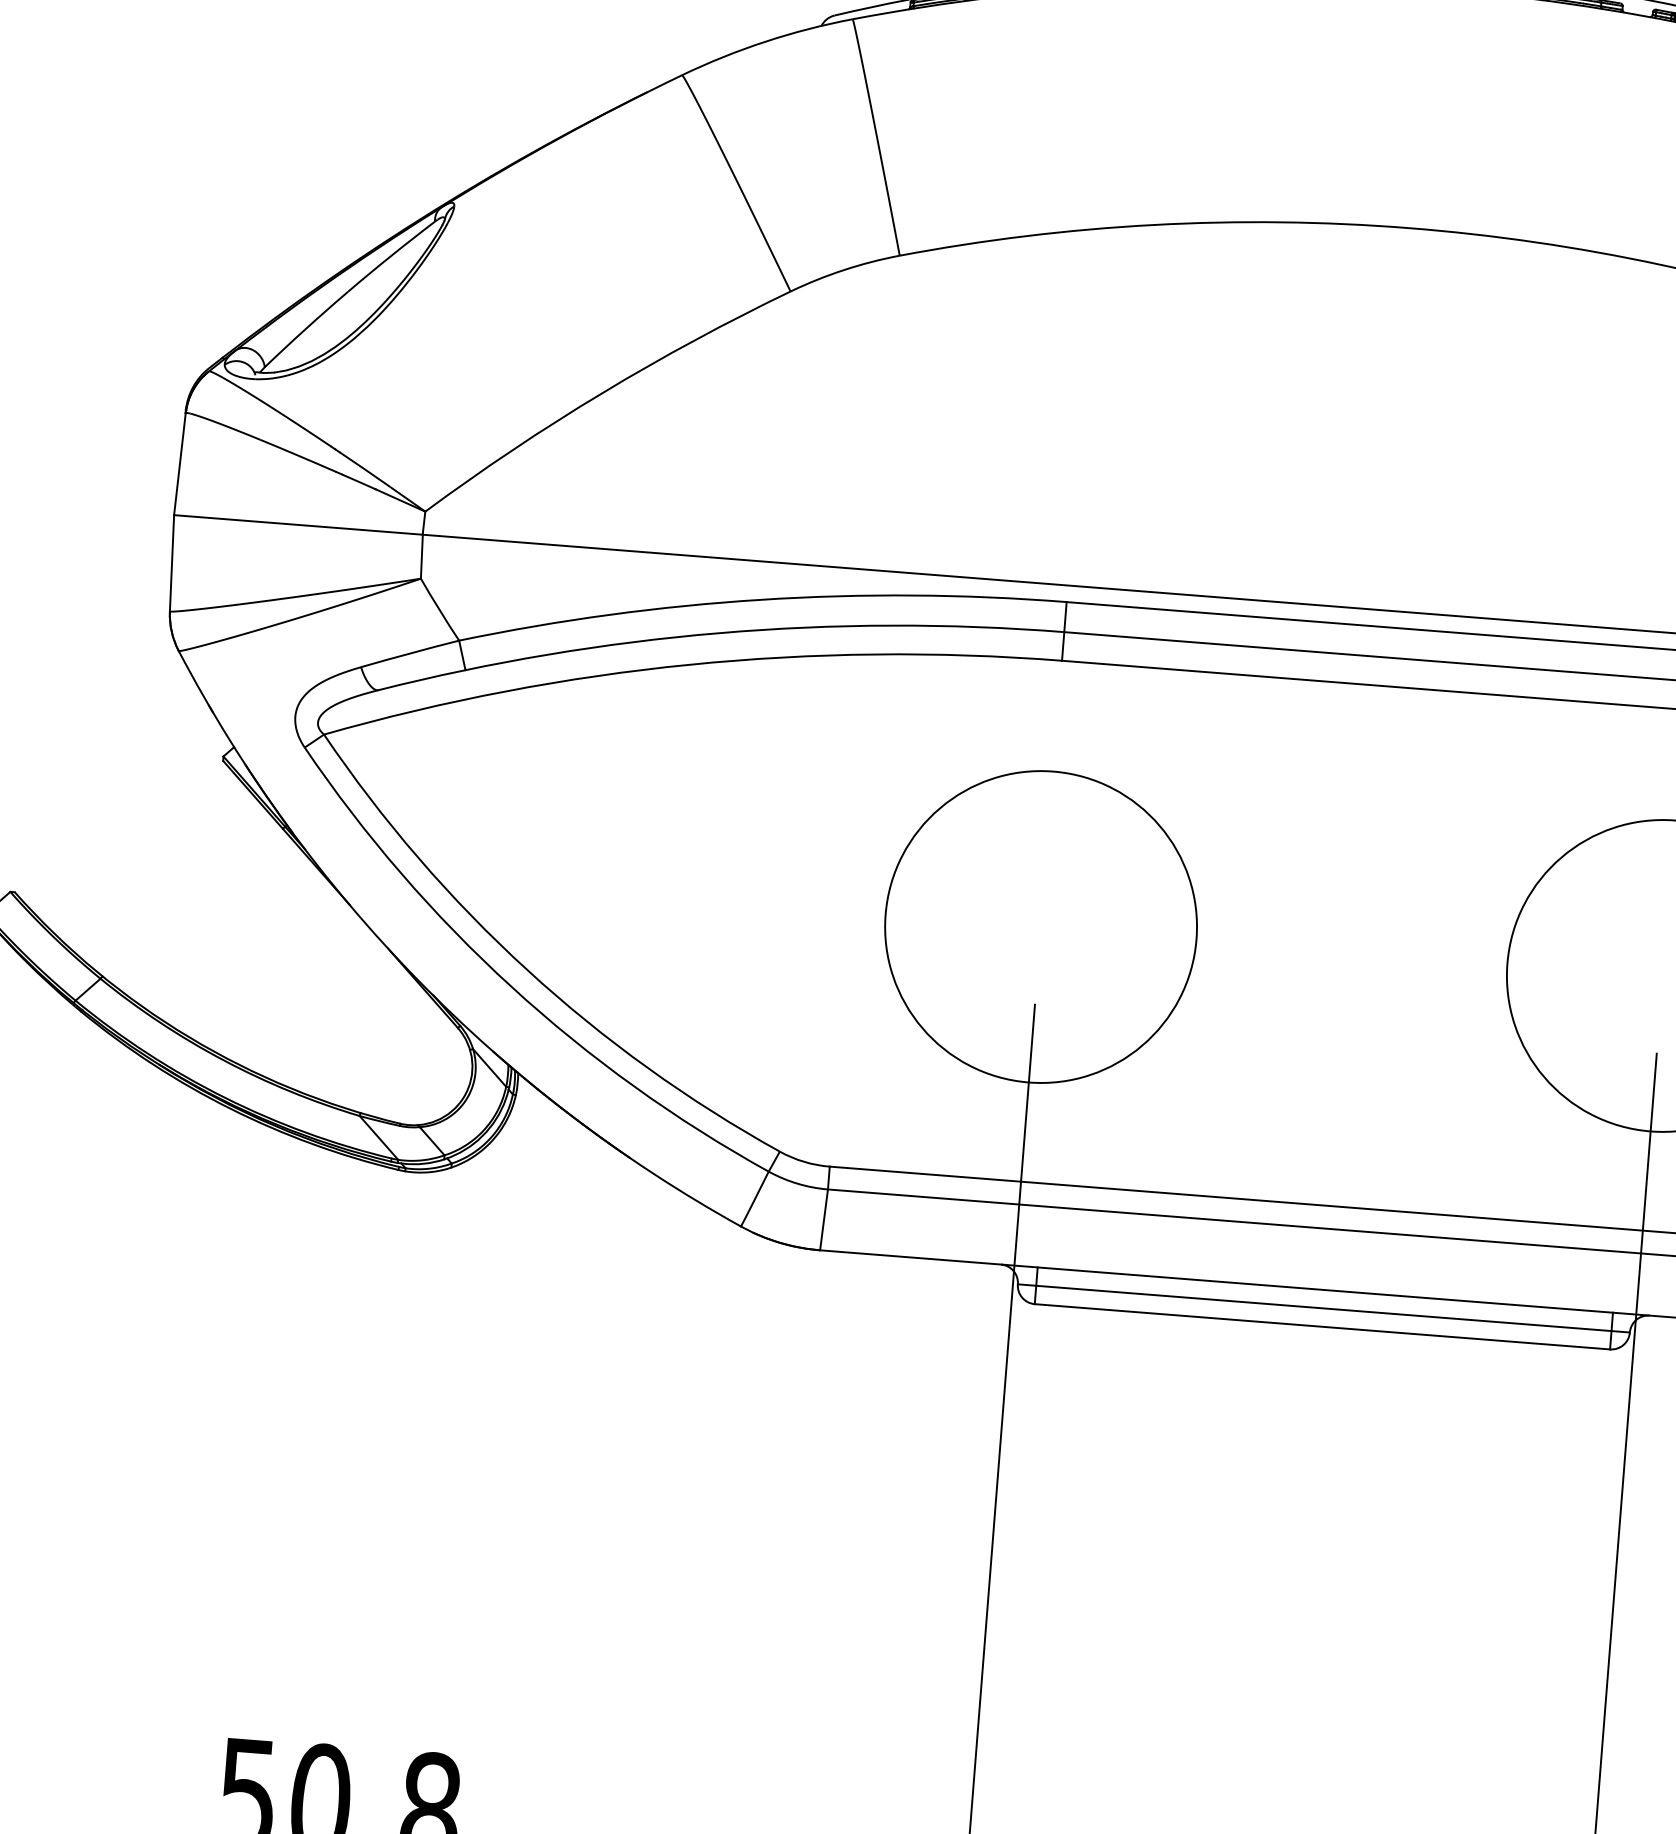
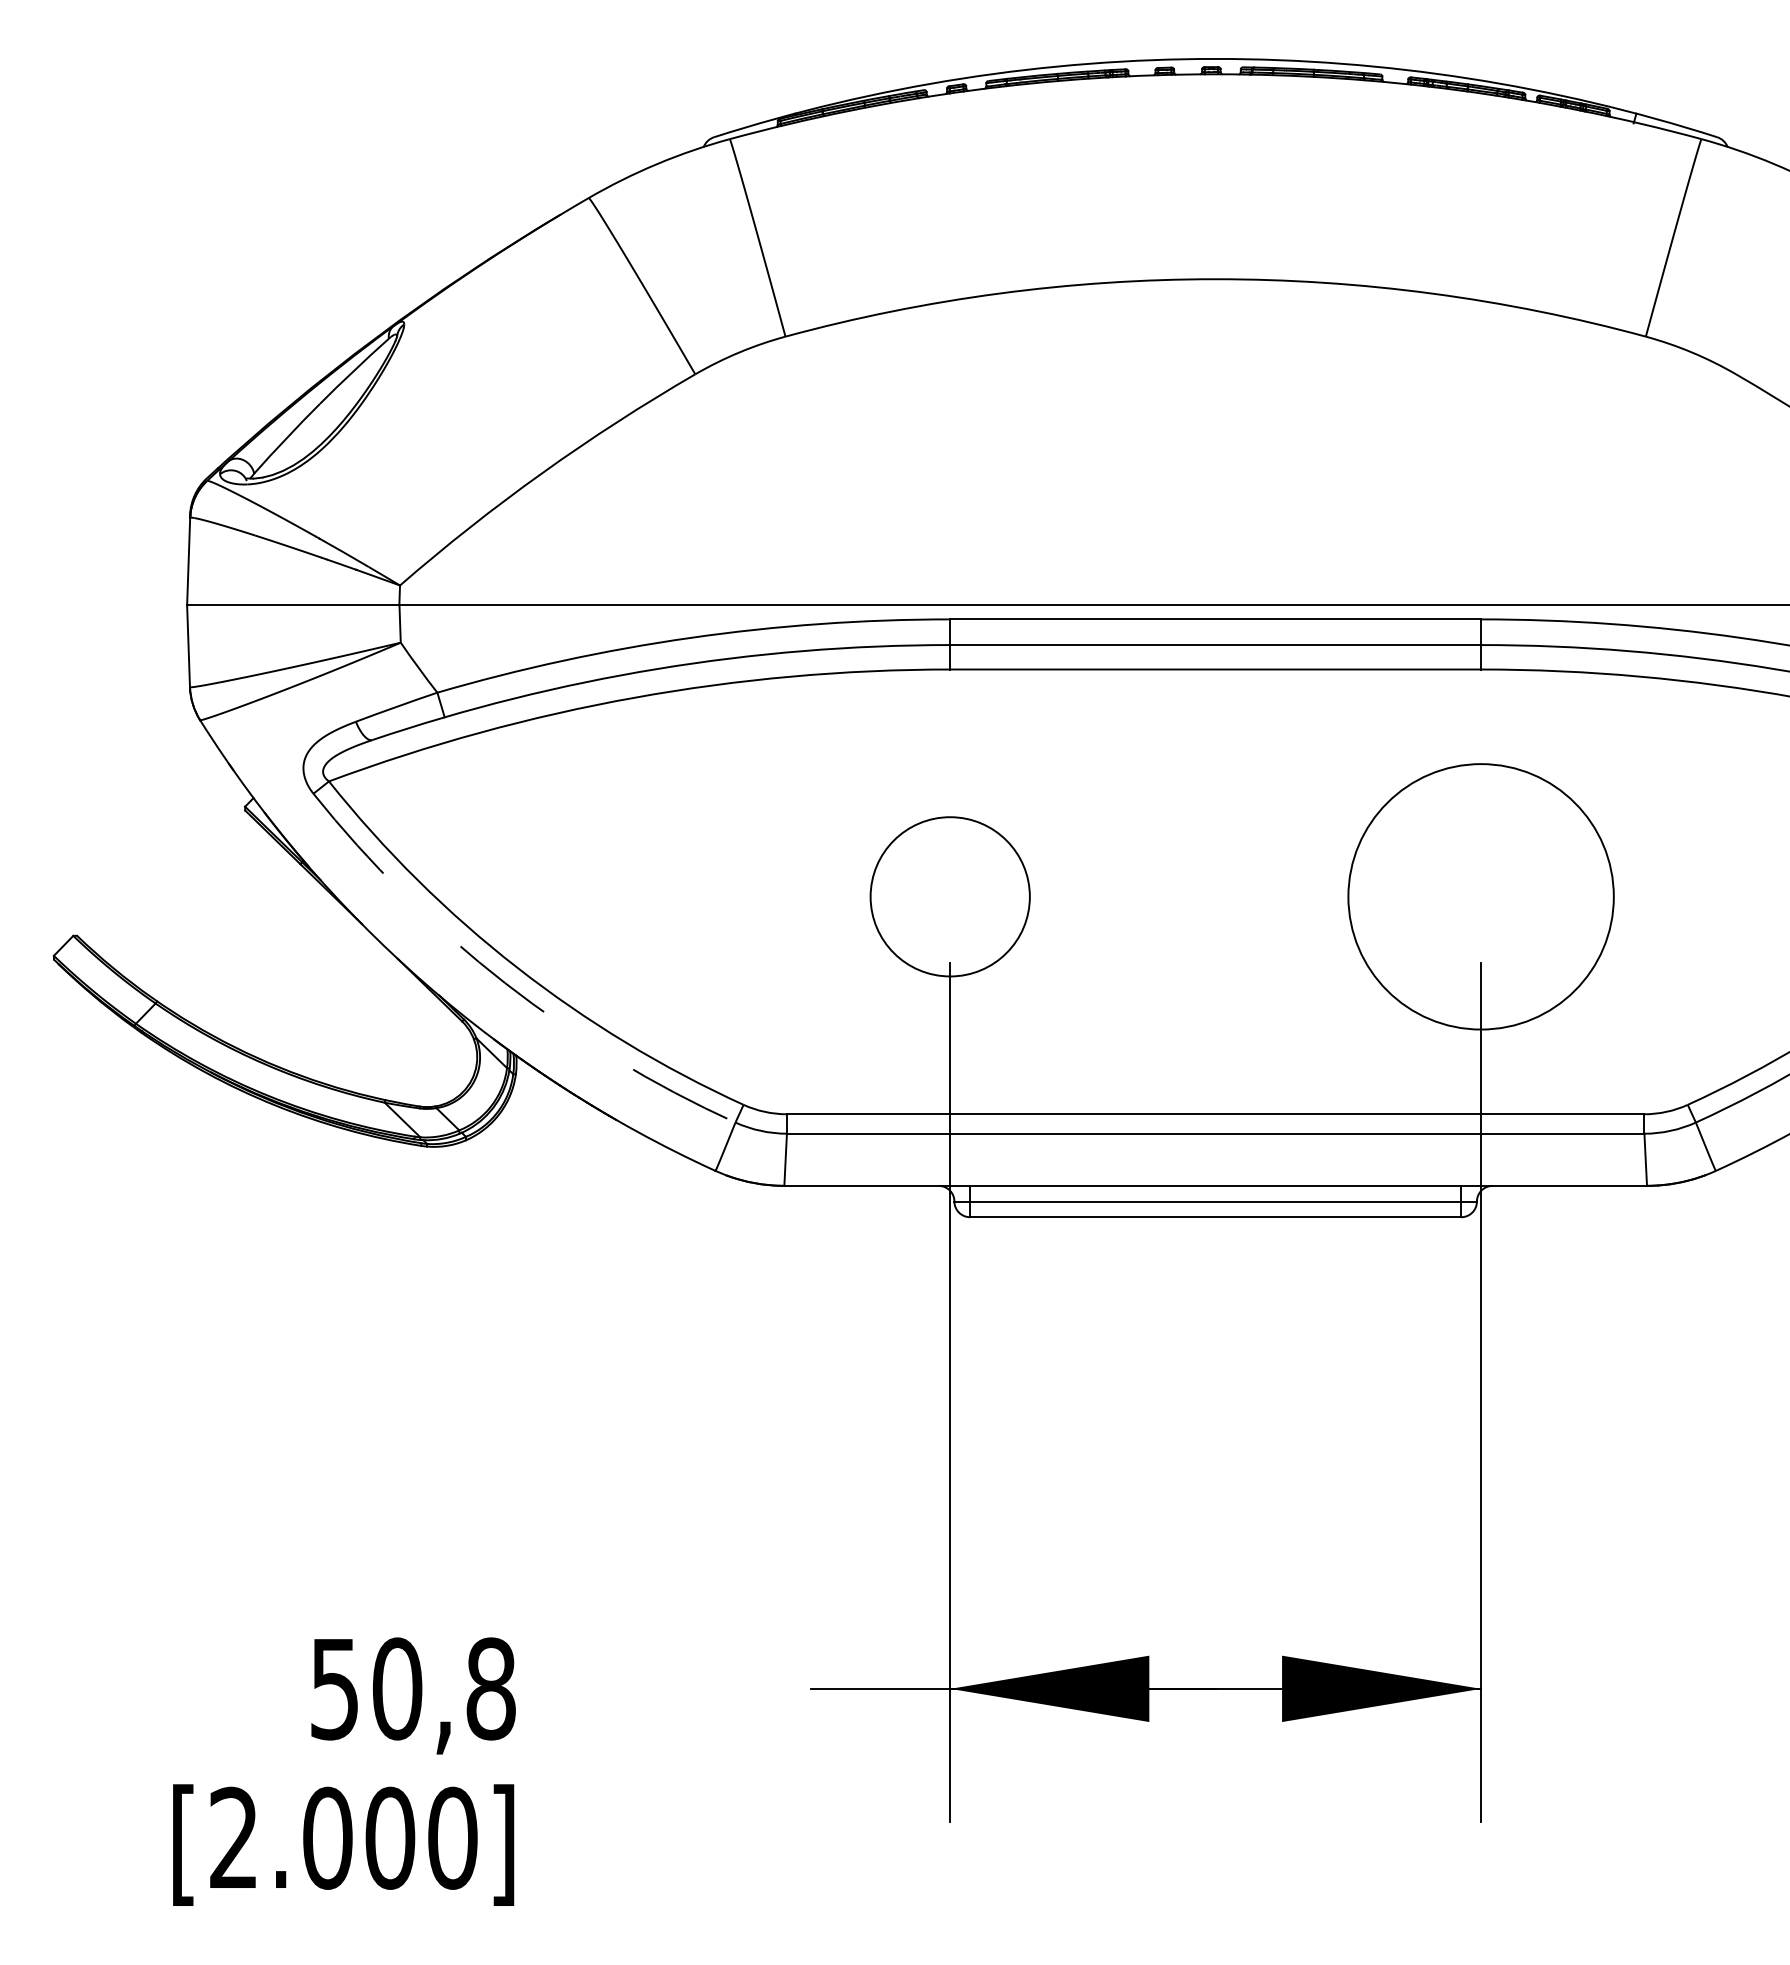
circle: (1040, 926) -> (949, 896), size x0.6
arc: (512, 987) -> (505, 983), solid -> dashed

